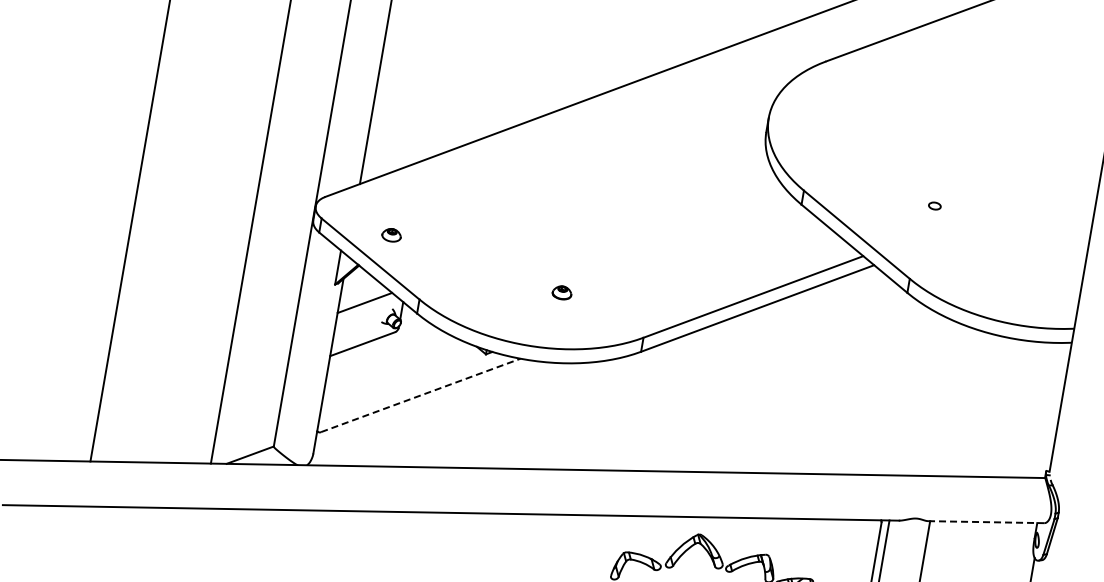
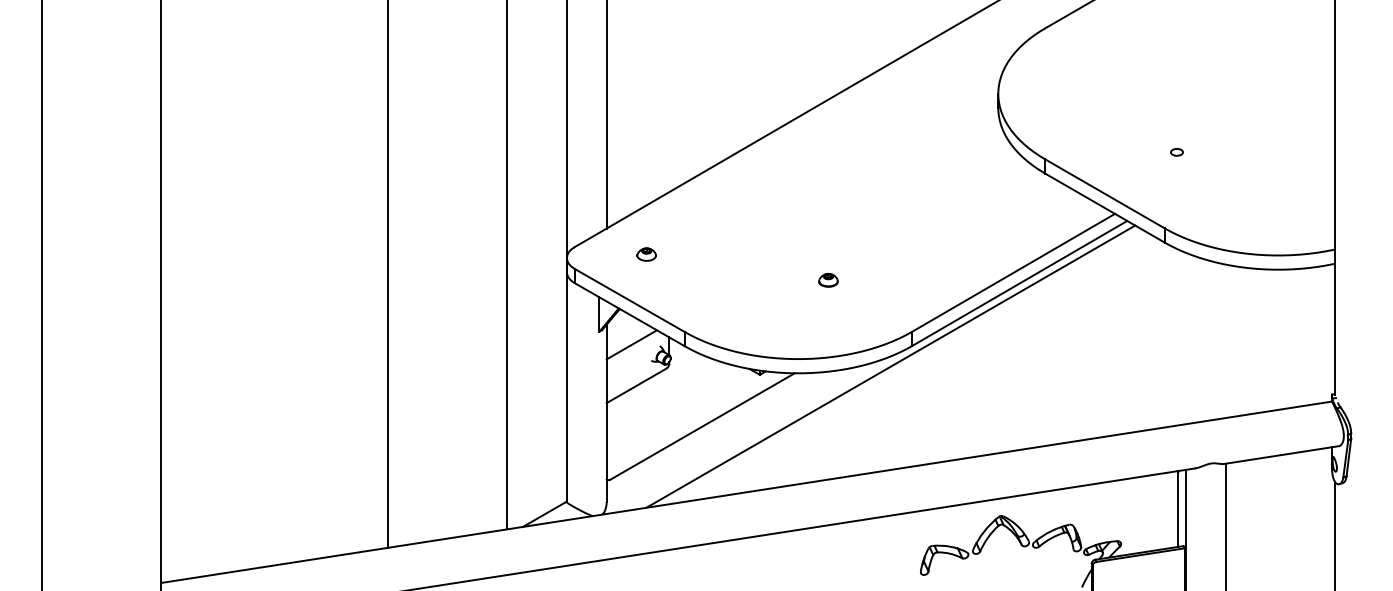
part: (391, 235) -> (646, 254), moved
part: (562, 292) -> (828, 279), moved
line: (616, 368) -> (890, 366), added
line: (421, 395) -> (703, 426), dashed -> solid
line: (986, 522) -> (1281, 455), dashed -> solid

